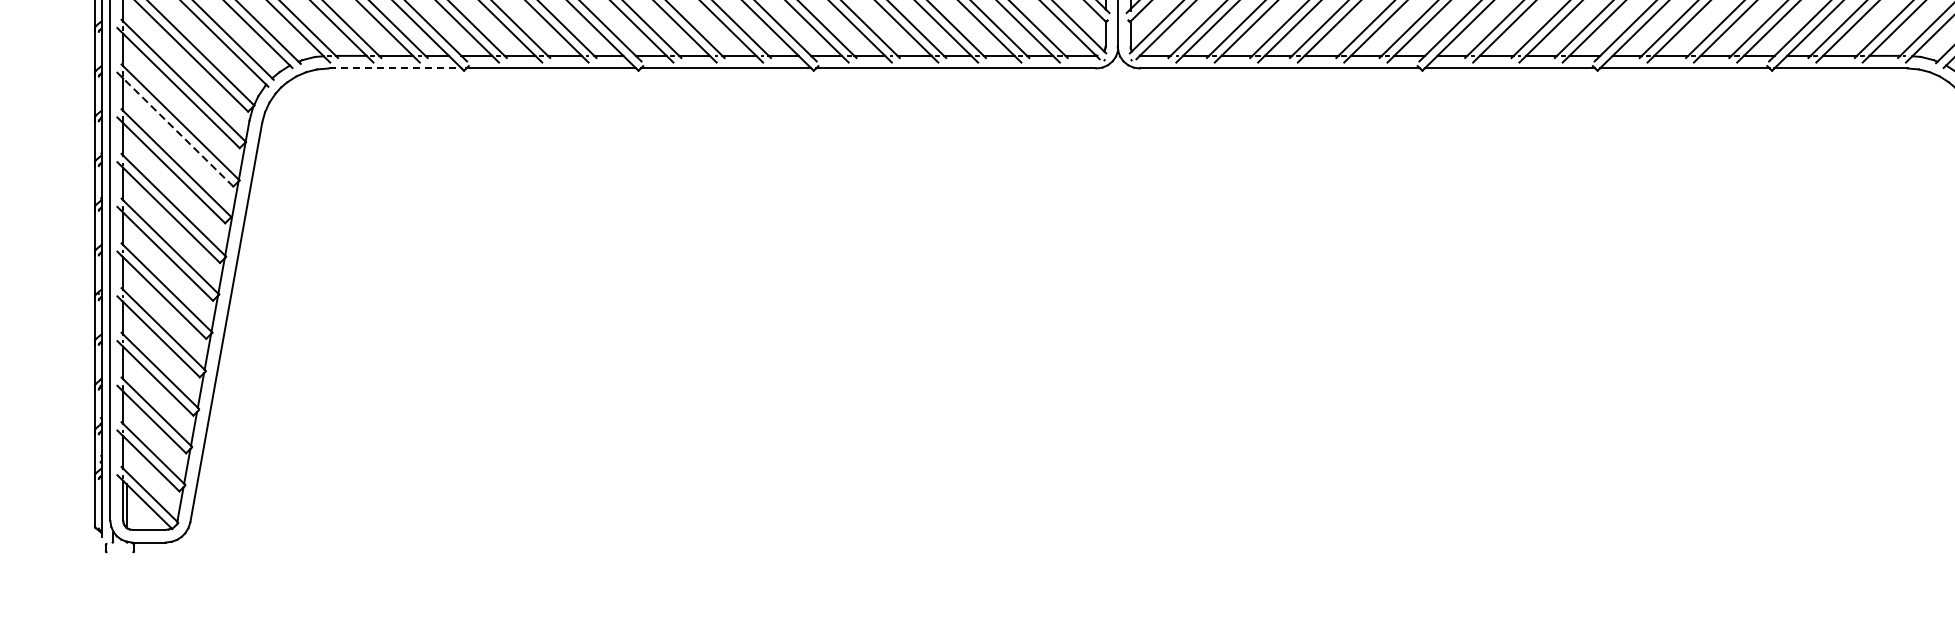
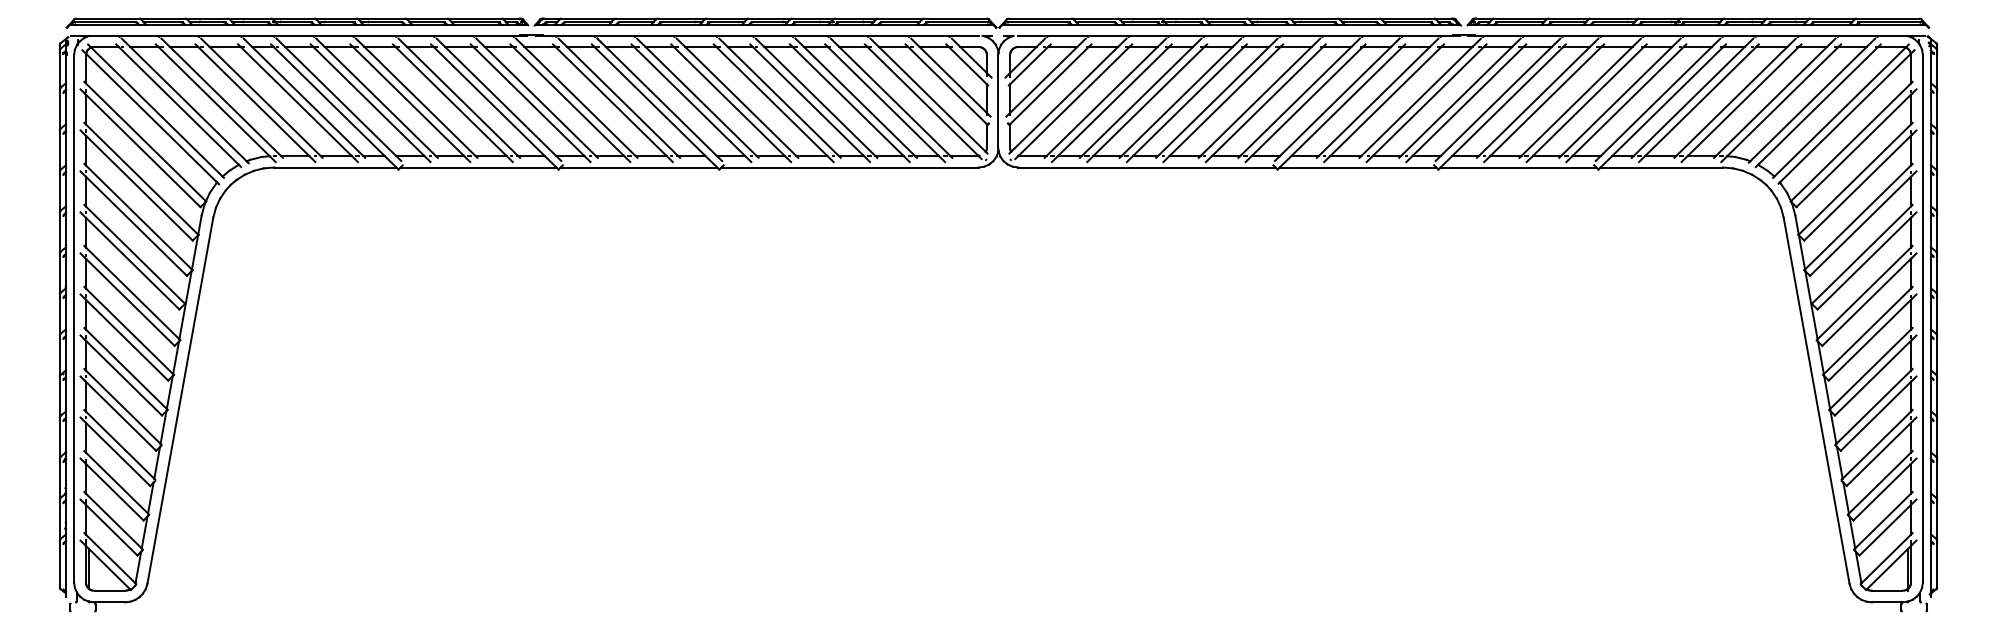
line: (395, 68) -> (335, 167), dashed -> solid
line: (178, 132) -> (136, 226), dashed -> solid

